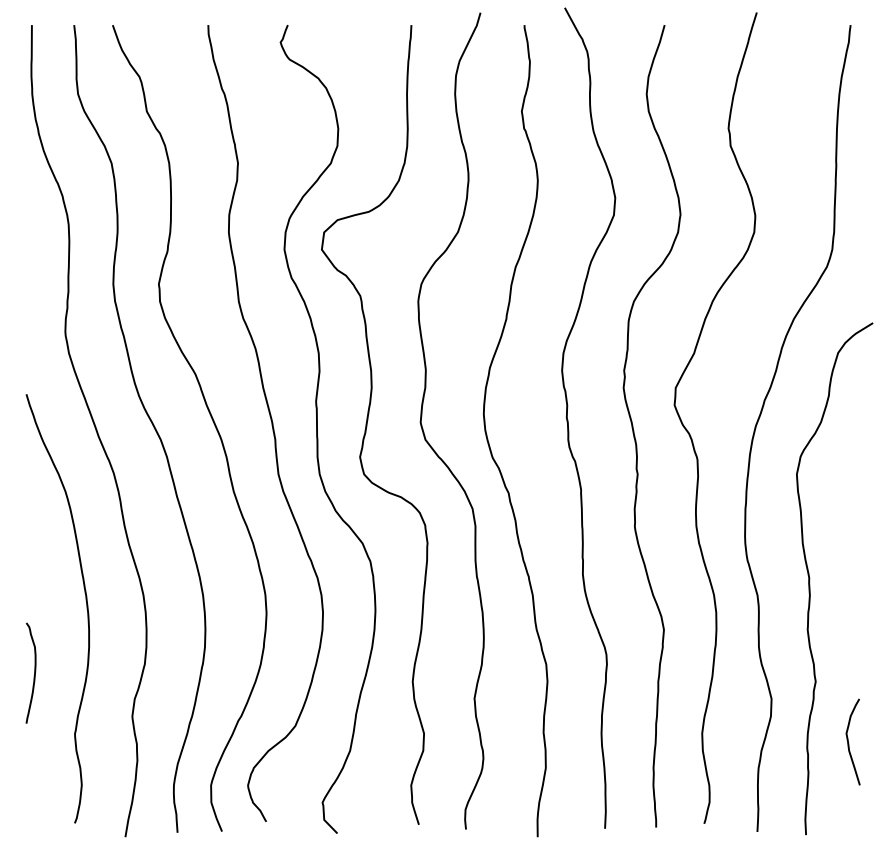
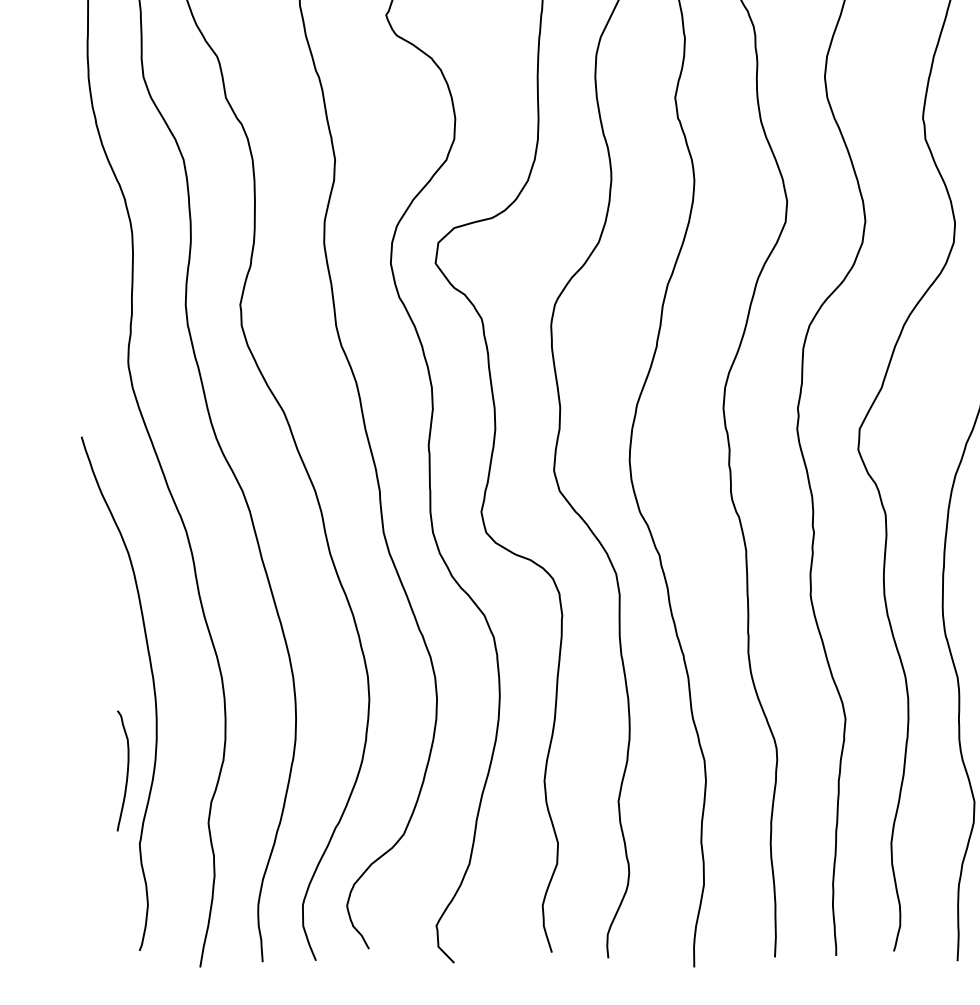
curve: (34, 672) -> (127, 770), moved

